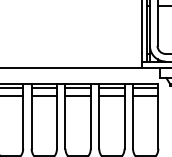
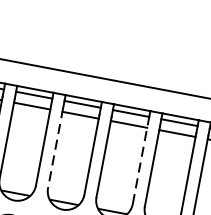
line: (31, 120) -> (55, 147), solid -> dashed
line: (90, 120) -> (140, 163), solid -> dashed

